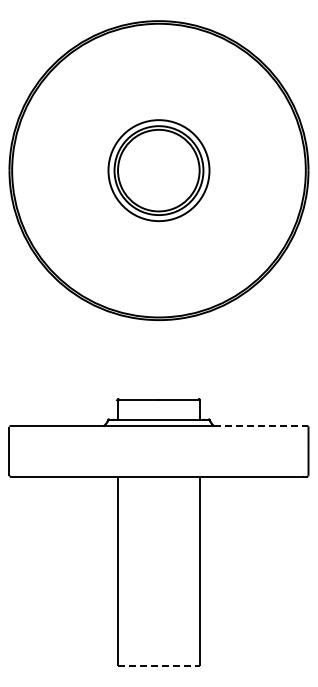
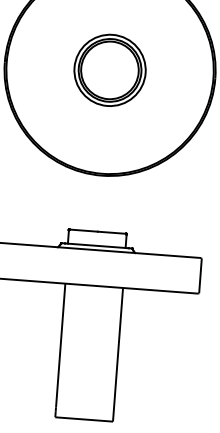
line: (259, 425) -> (167, 255), dashed -> solid
line: (159, 666) -> (84, 419), dashed -> solid

